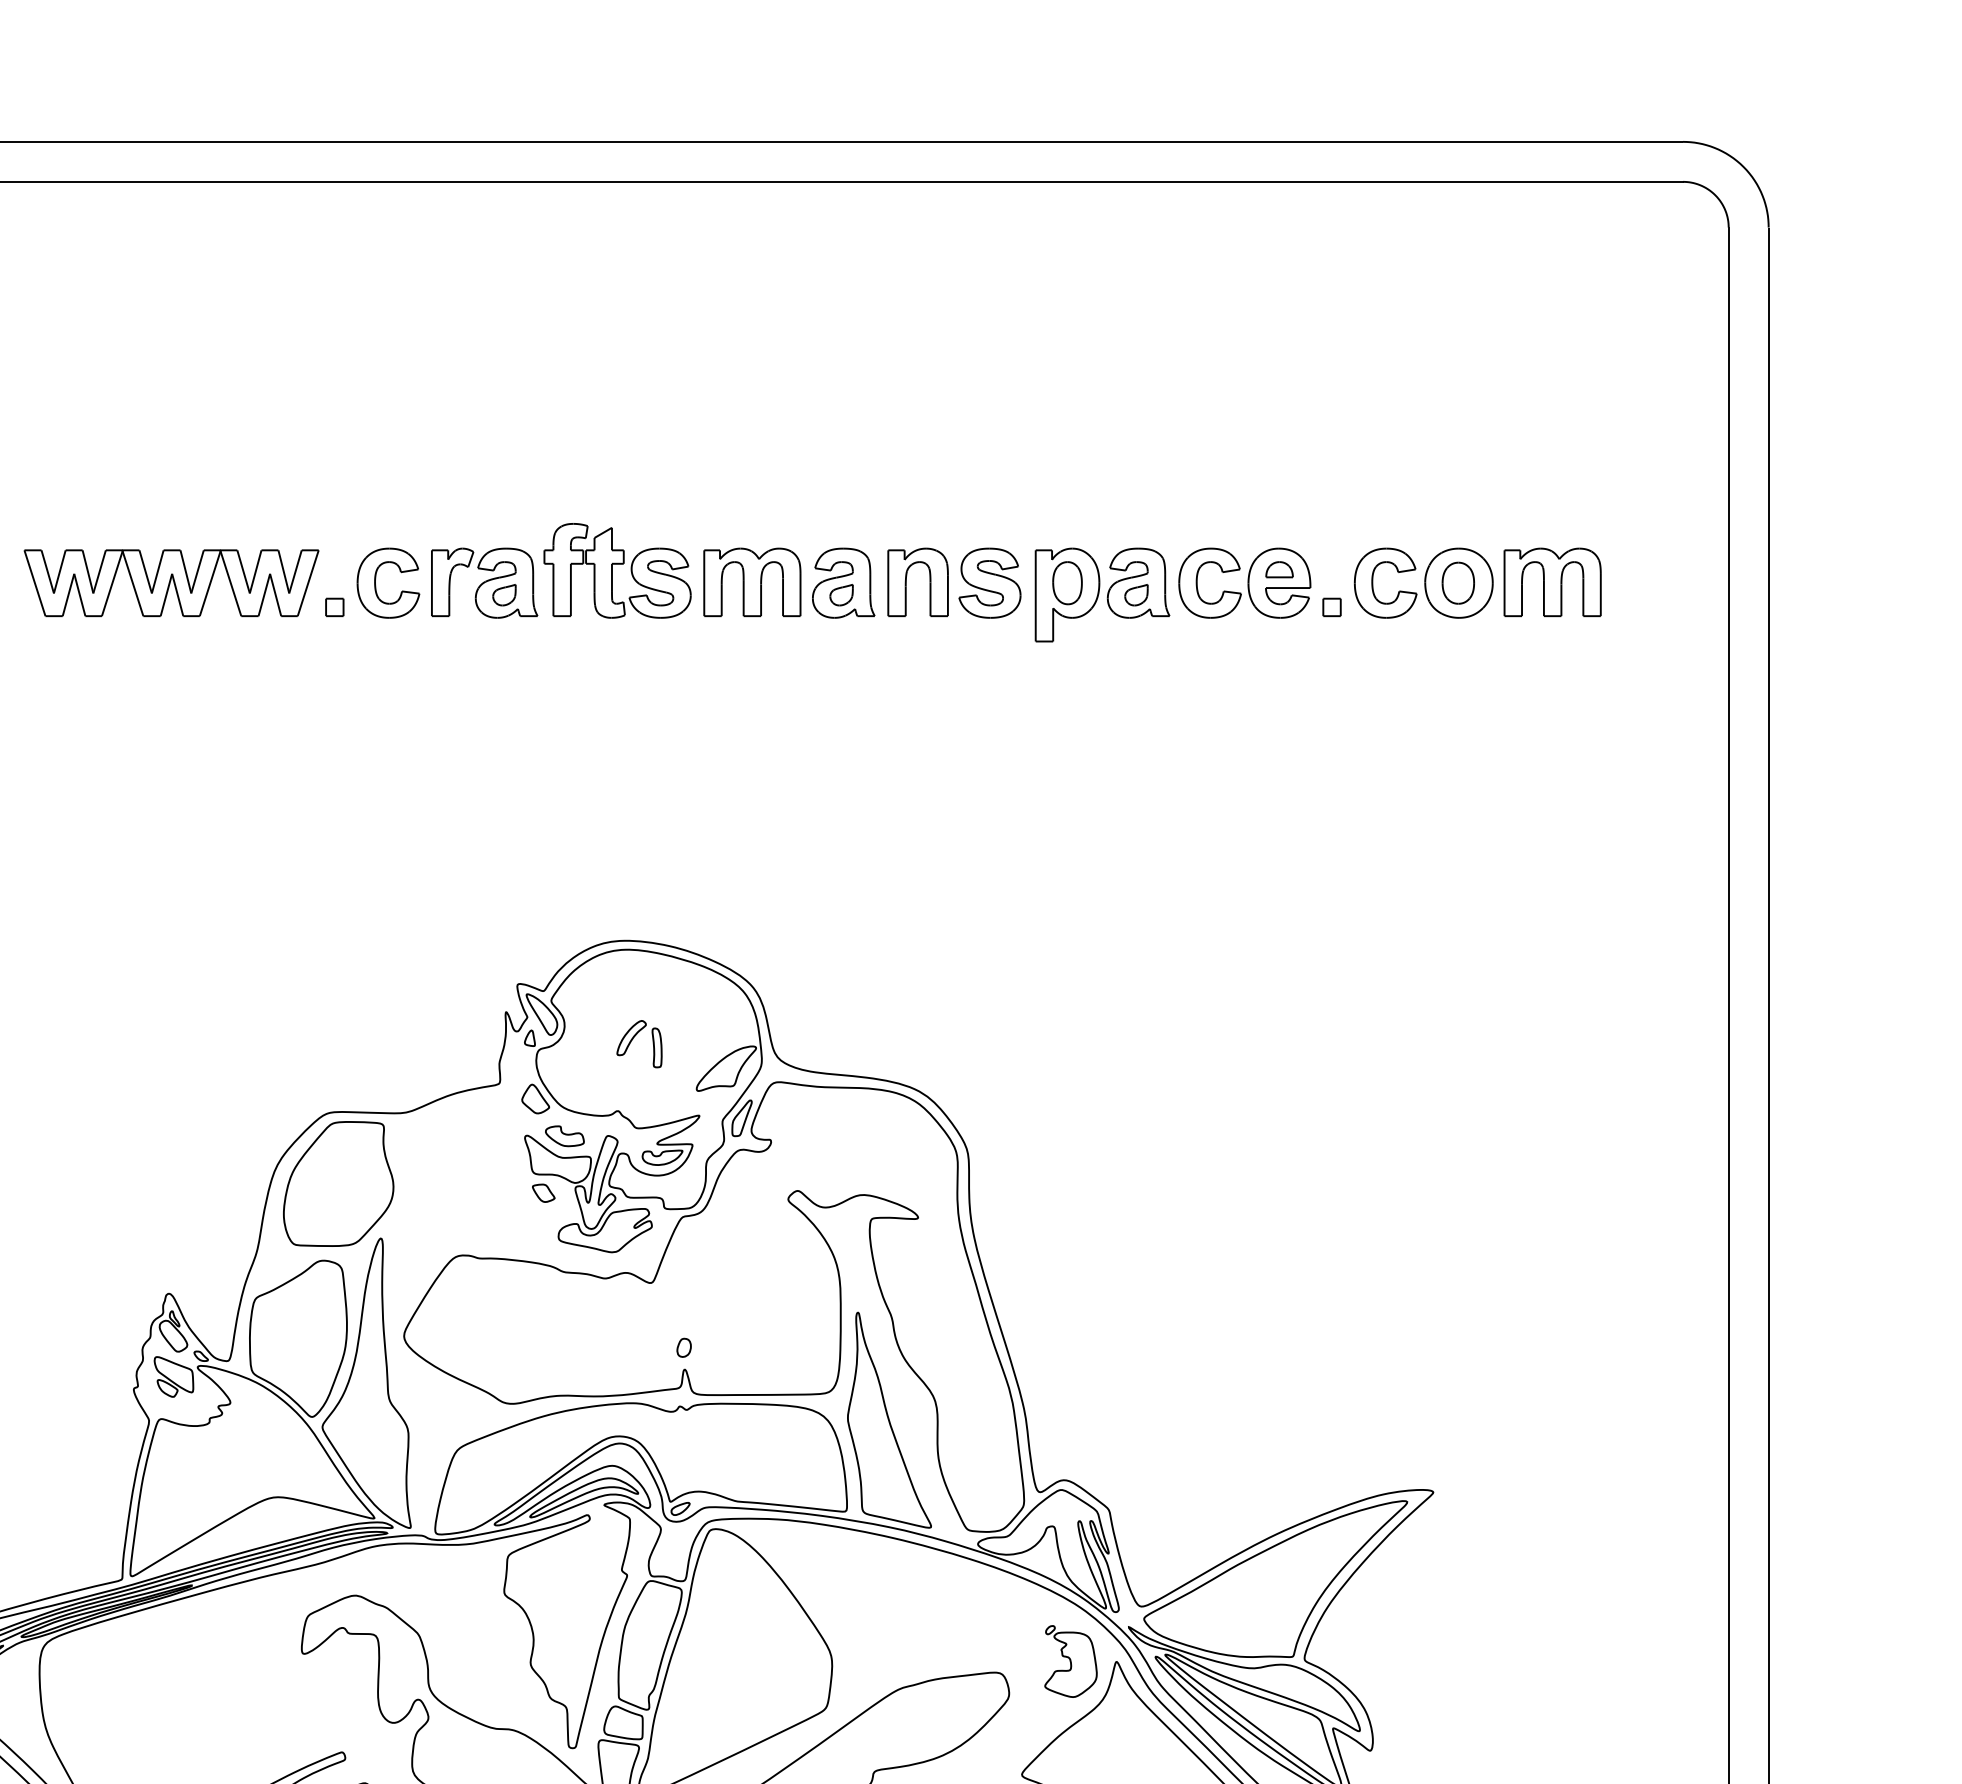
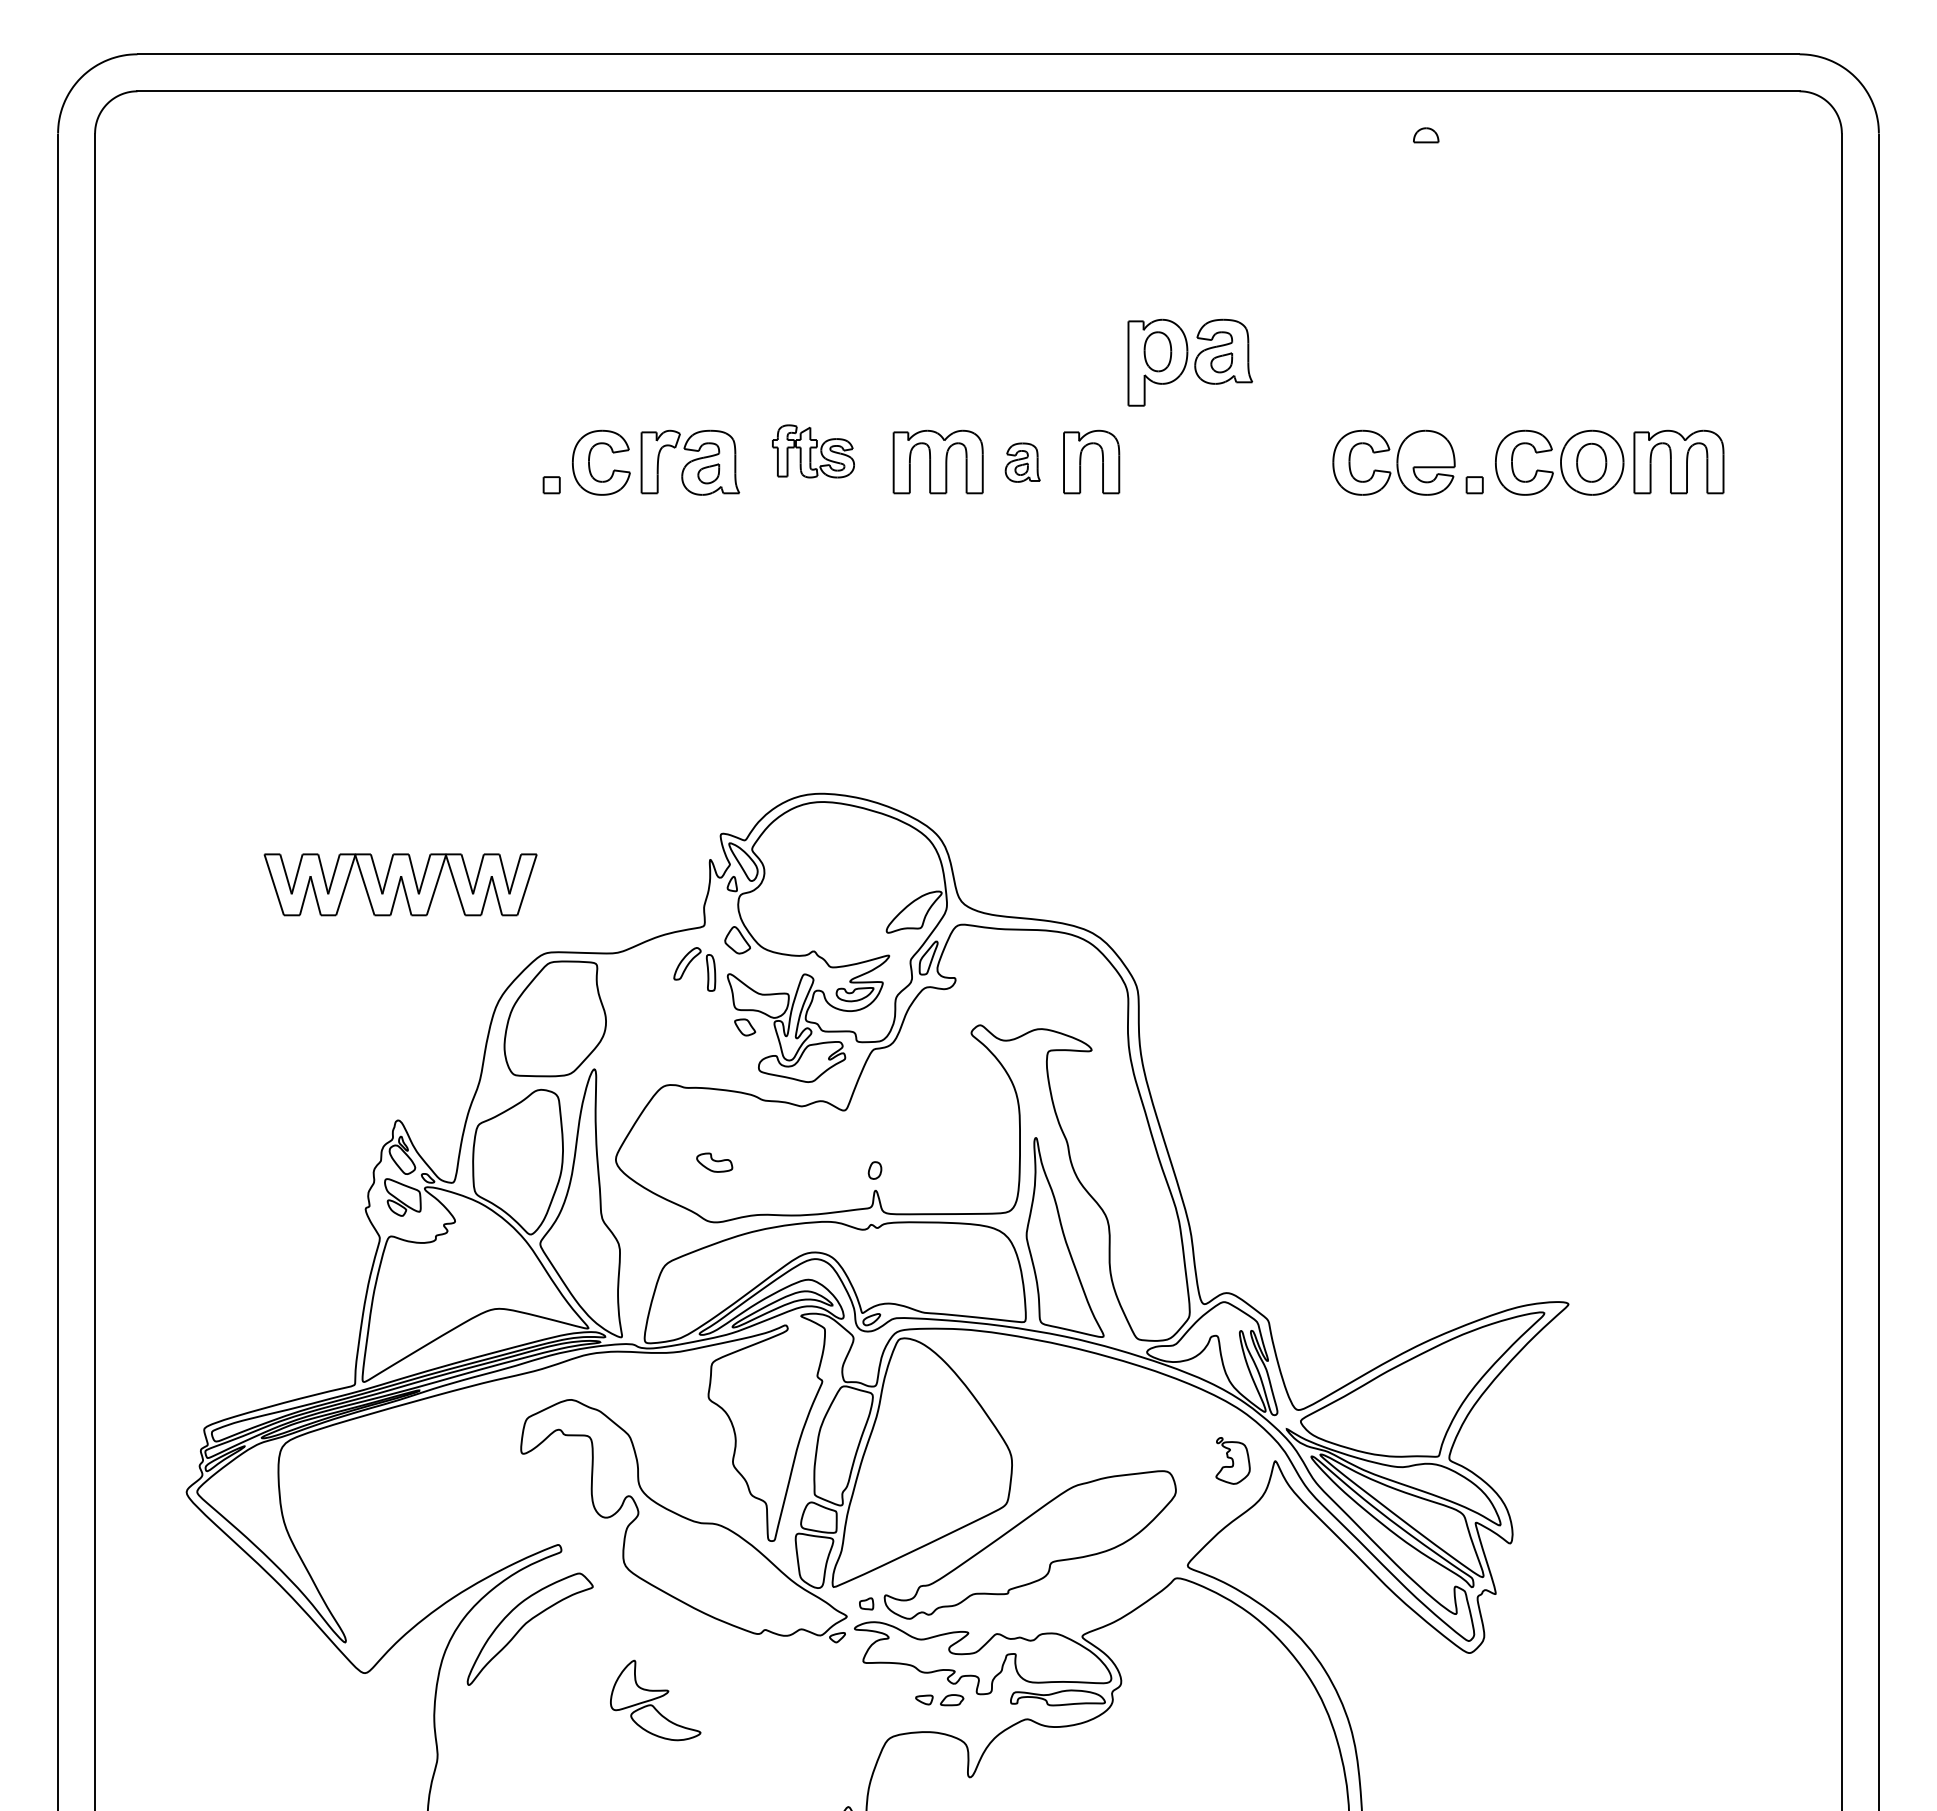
part: (1279, 569) -> (1426, 135), moved
part: (617, 570) -> (813, 451), size x0.6
part: (171, 582) -> (400, 884), moved
part: (843, 582) -> (1022, 462), size x0.6
part: (990, 582) -> (1158, 462), removed
part: (1102, 594) -> (1190, 362), moved
part: (632, 1040) -> (688, 966), moved
part: (564, 1136) -> (714, 1162), moved
part: (1070, 1661) -> (1232, 1460), size x0.7

